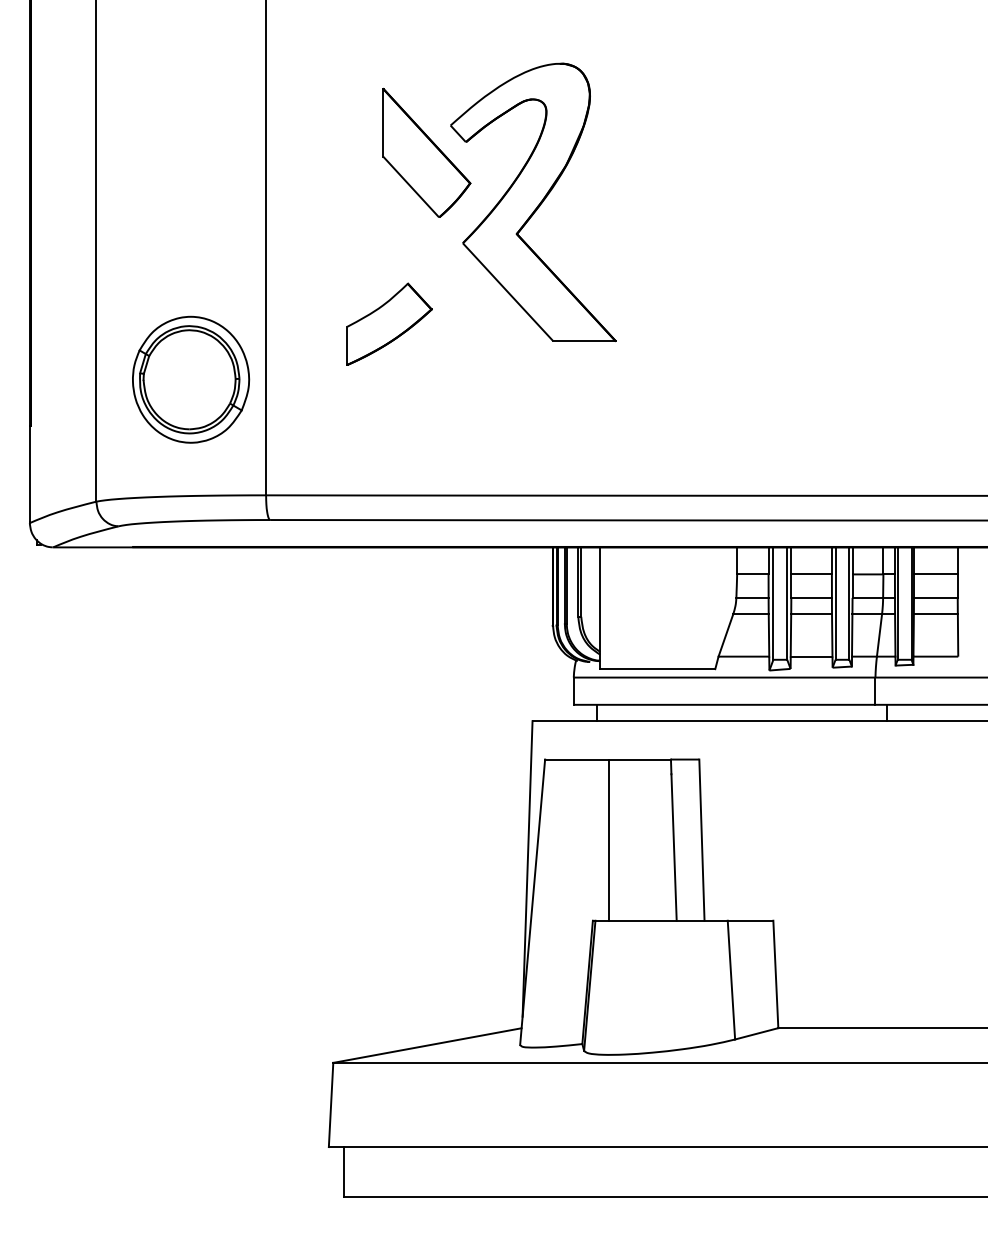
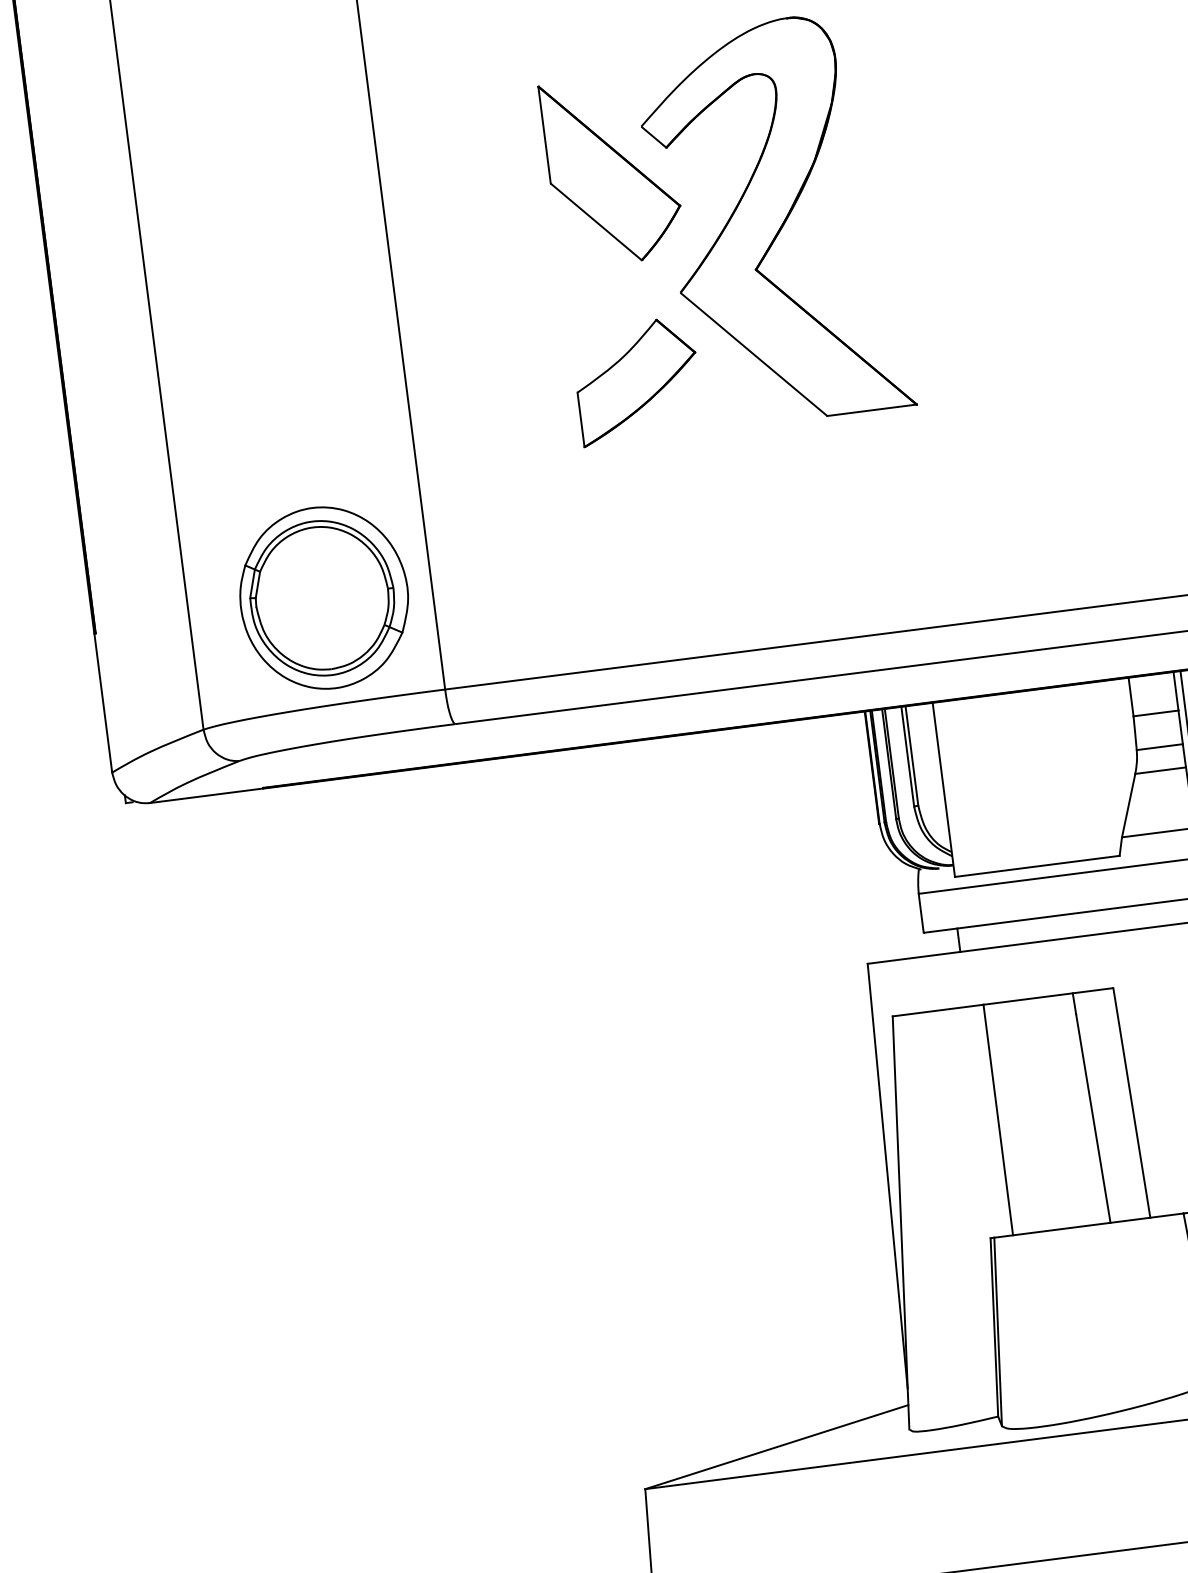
part: (389, 323) -> (637, 380), moved
part: (191, 379) -> (324, 597), moved

